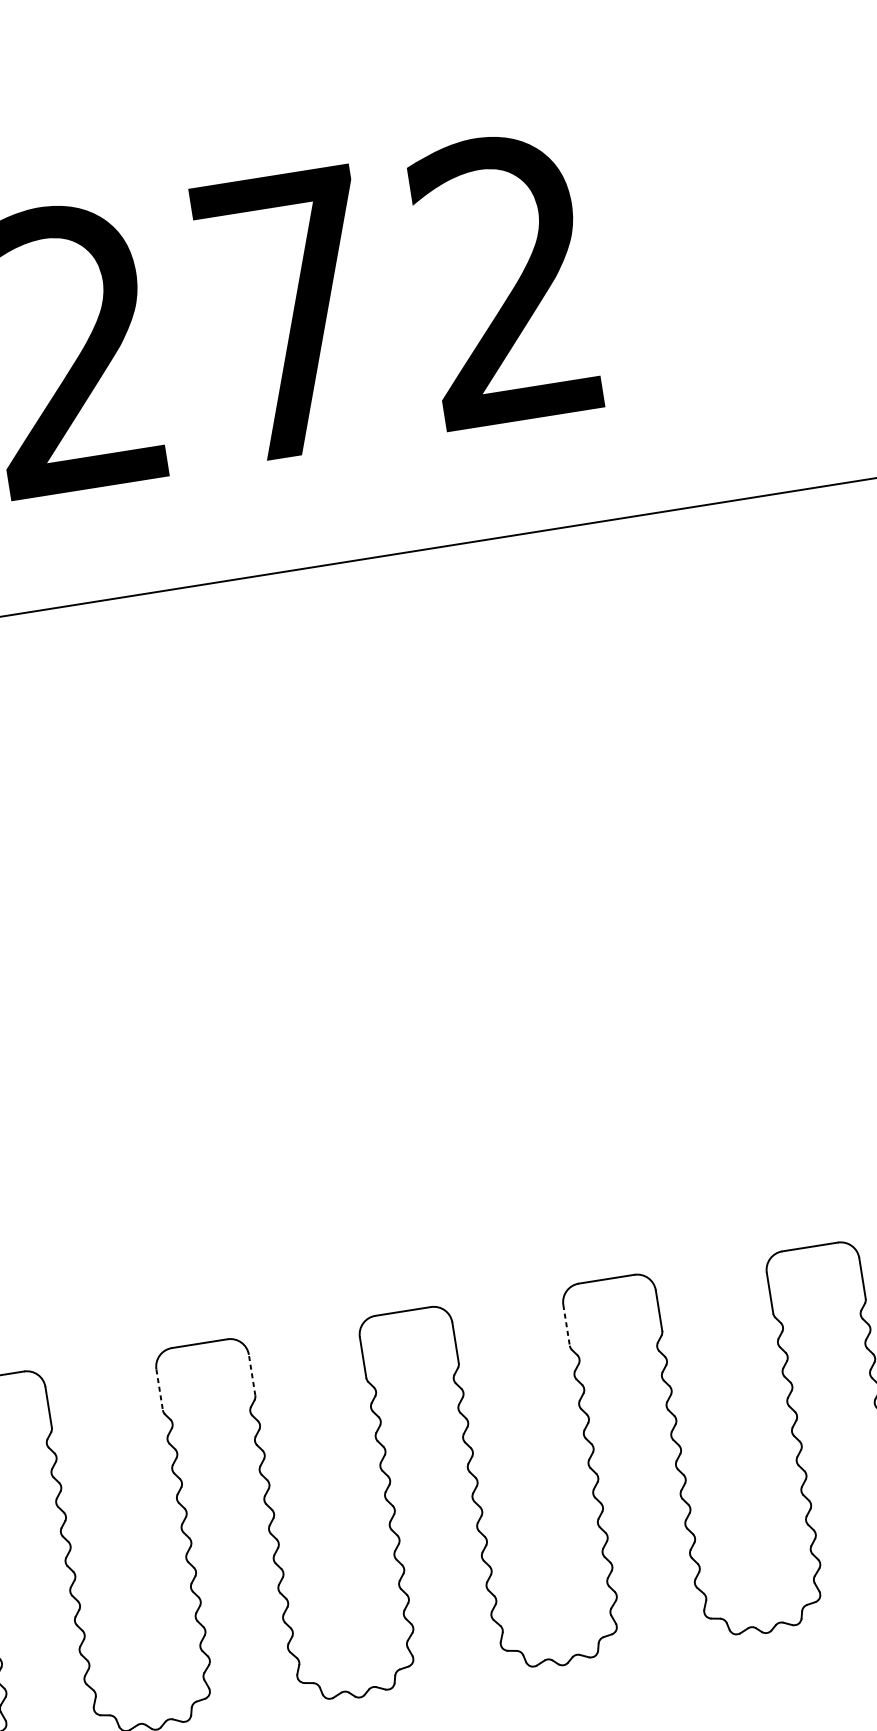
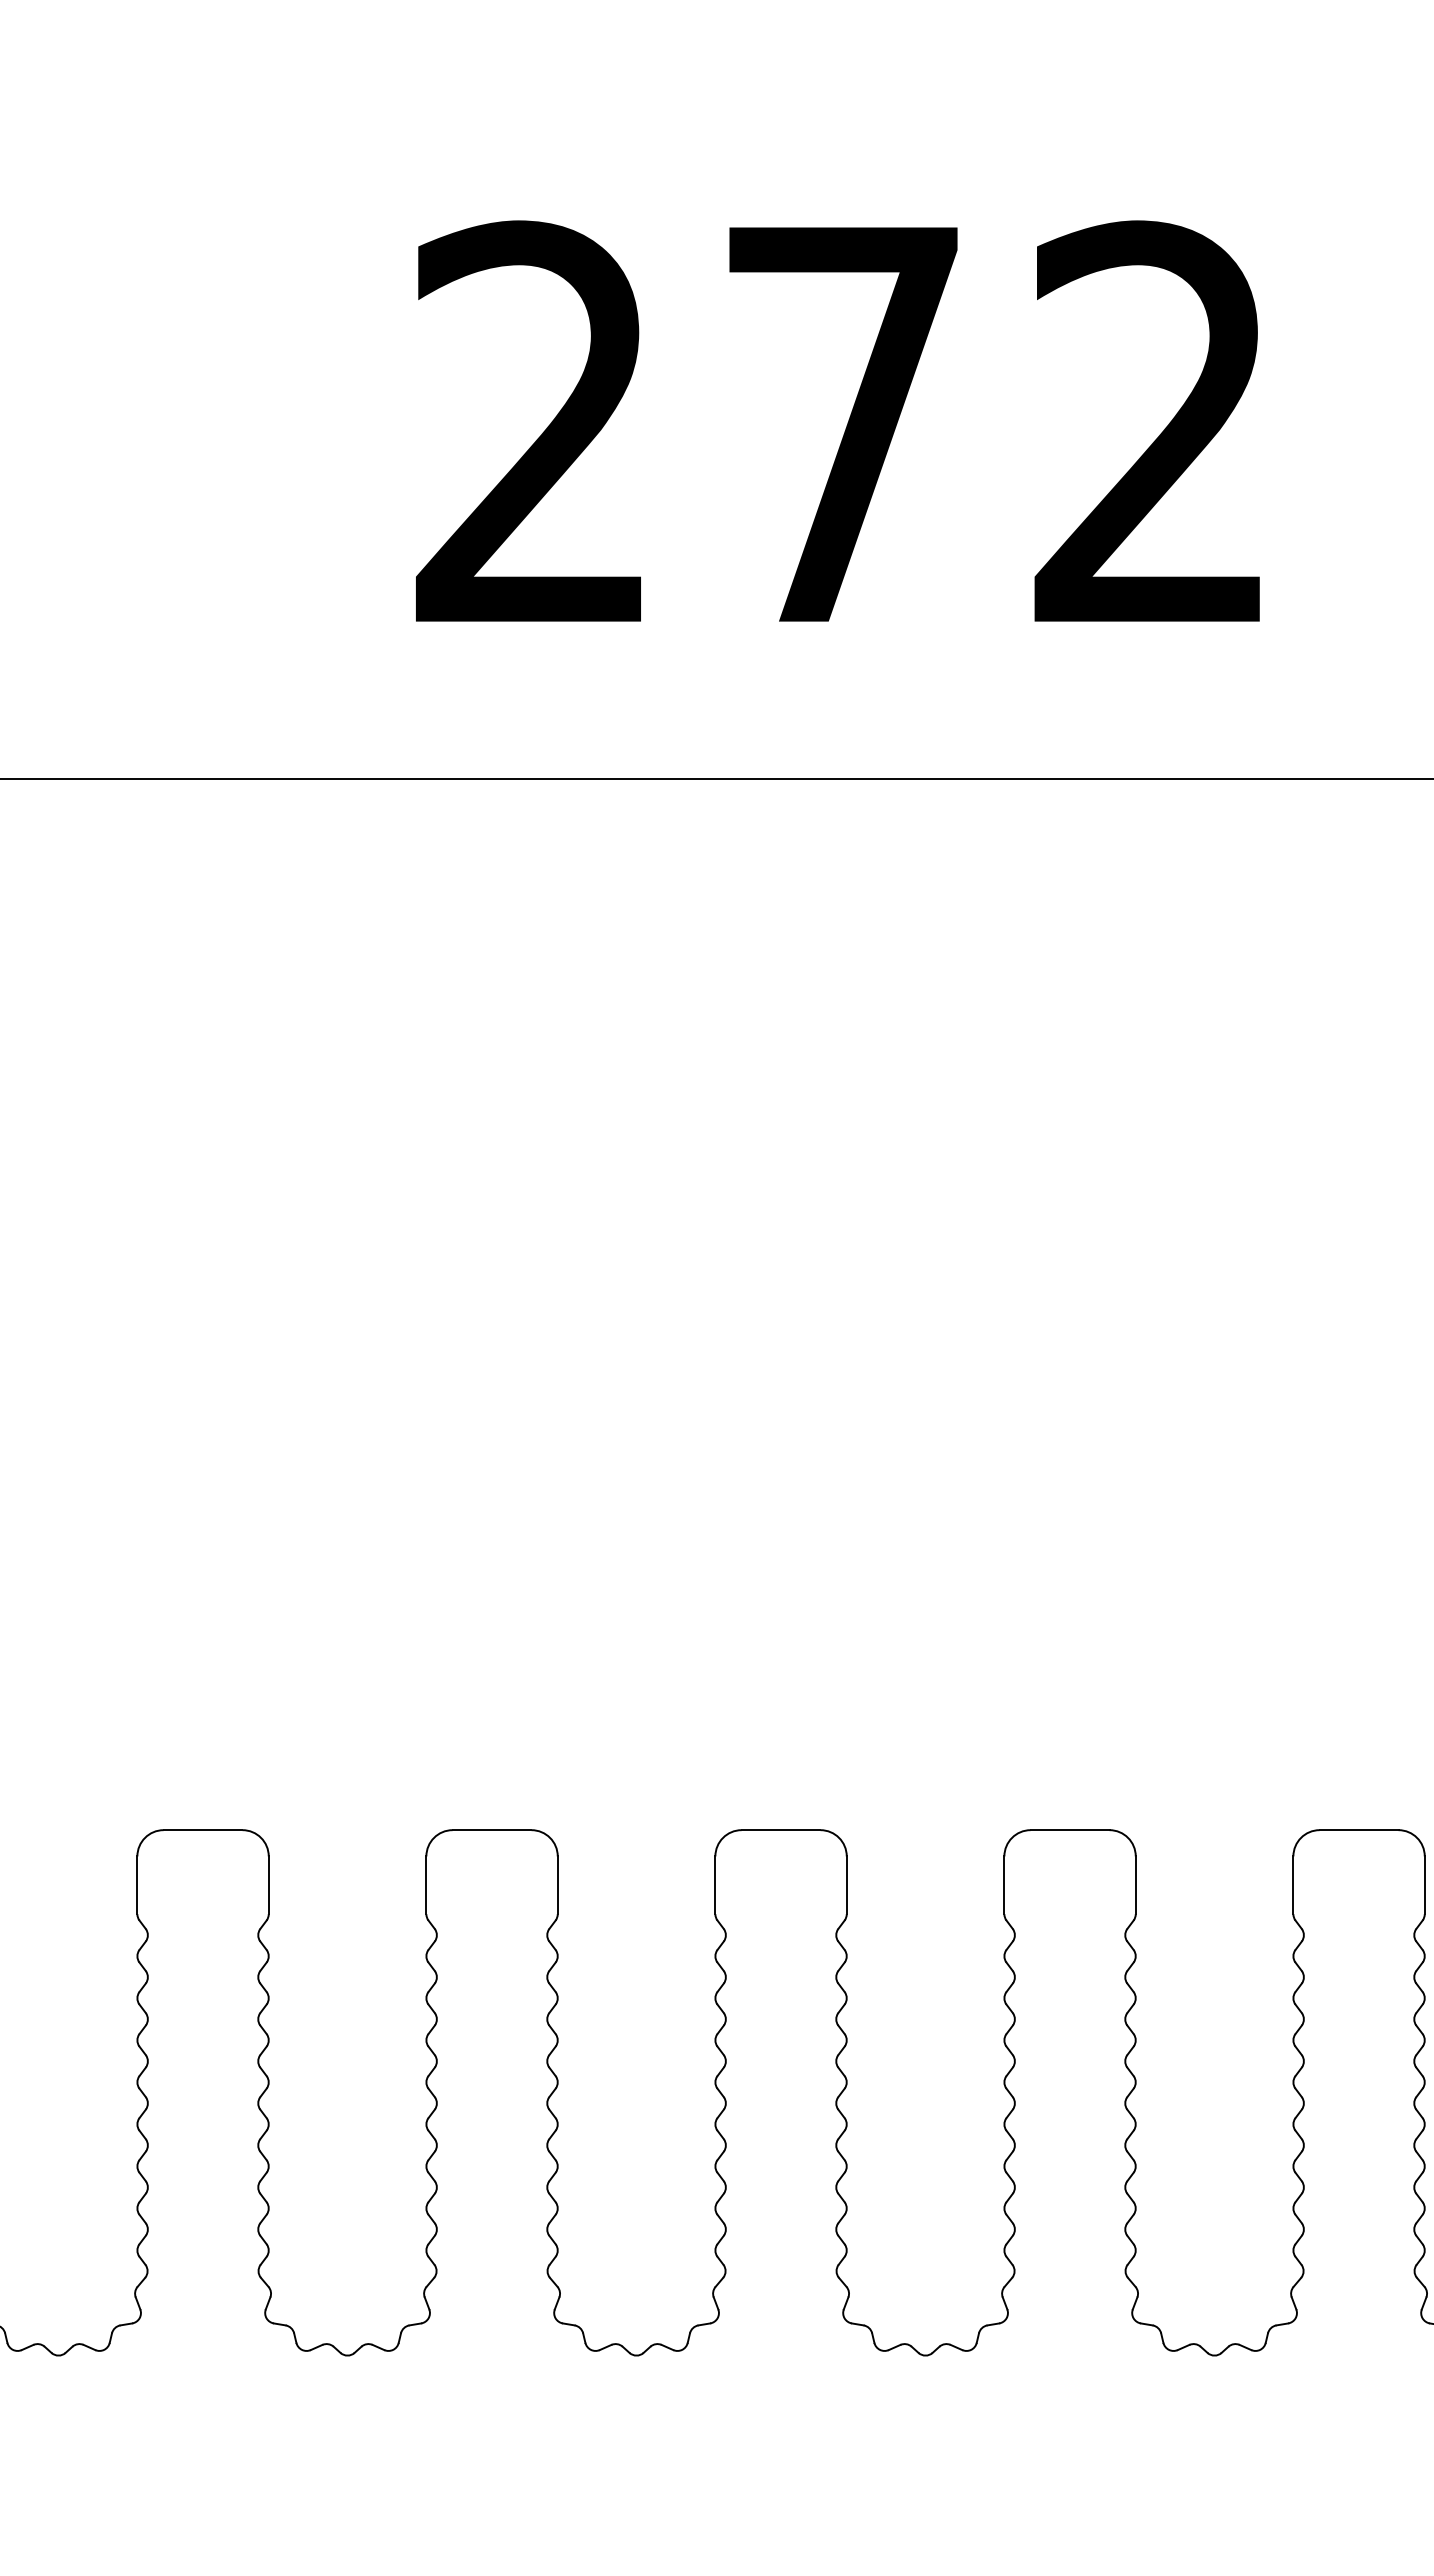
line: (566, 1325) -> (1004, 1885), dashed -> solid
line: (251, 1375) -> (557, 1885), dashed -> solid
line: (159, 1389) -> (426, 1885), dashed -> solid

